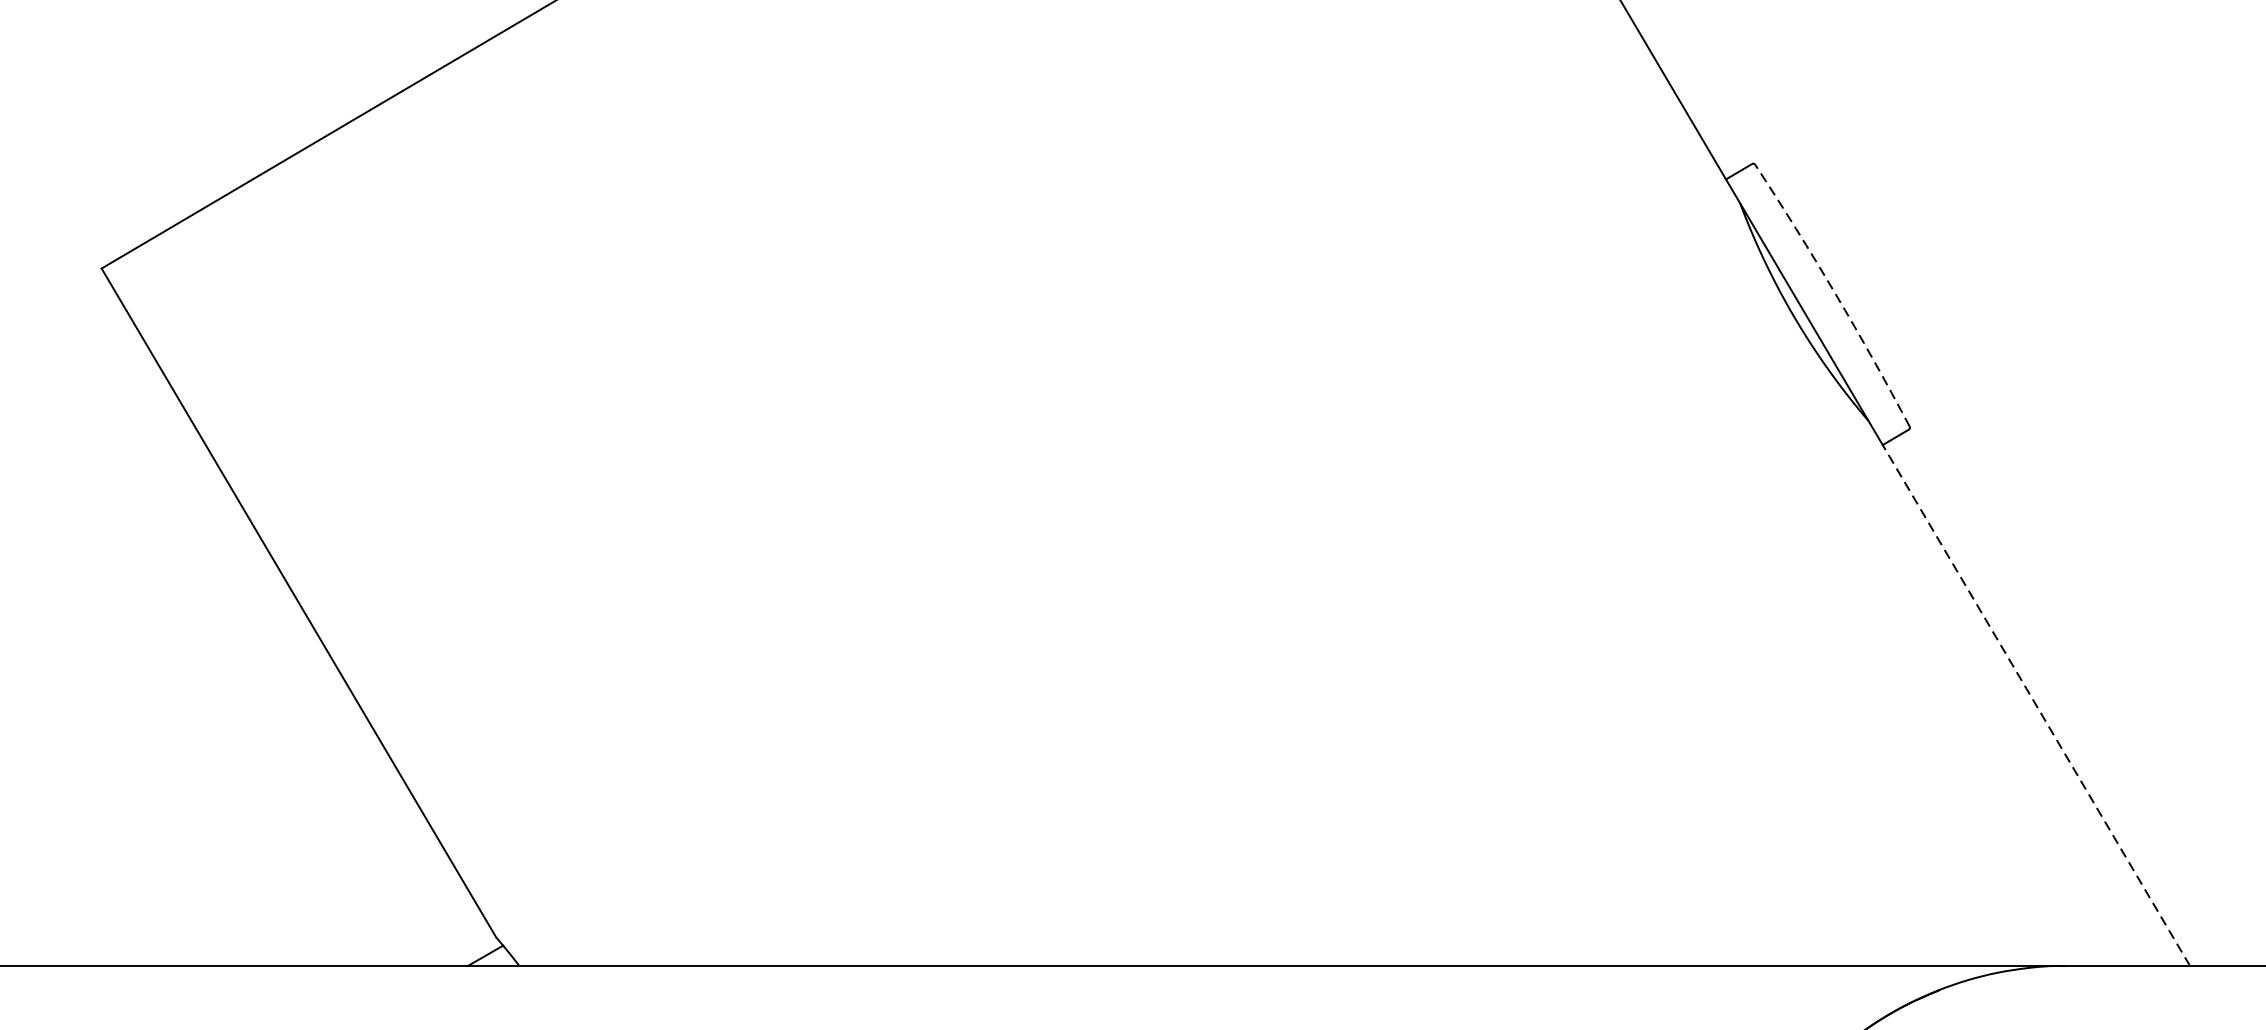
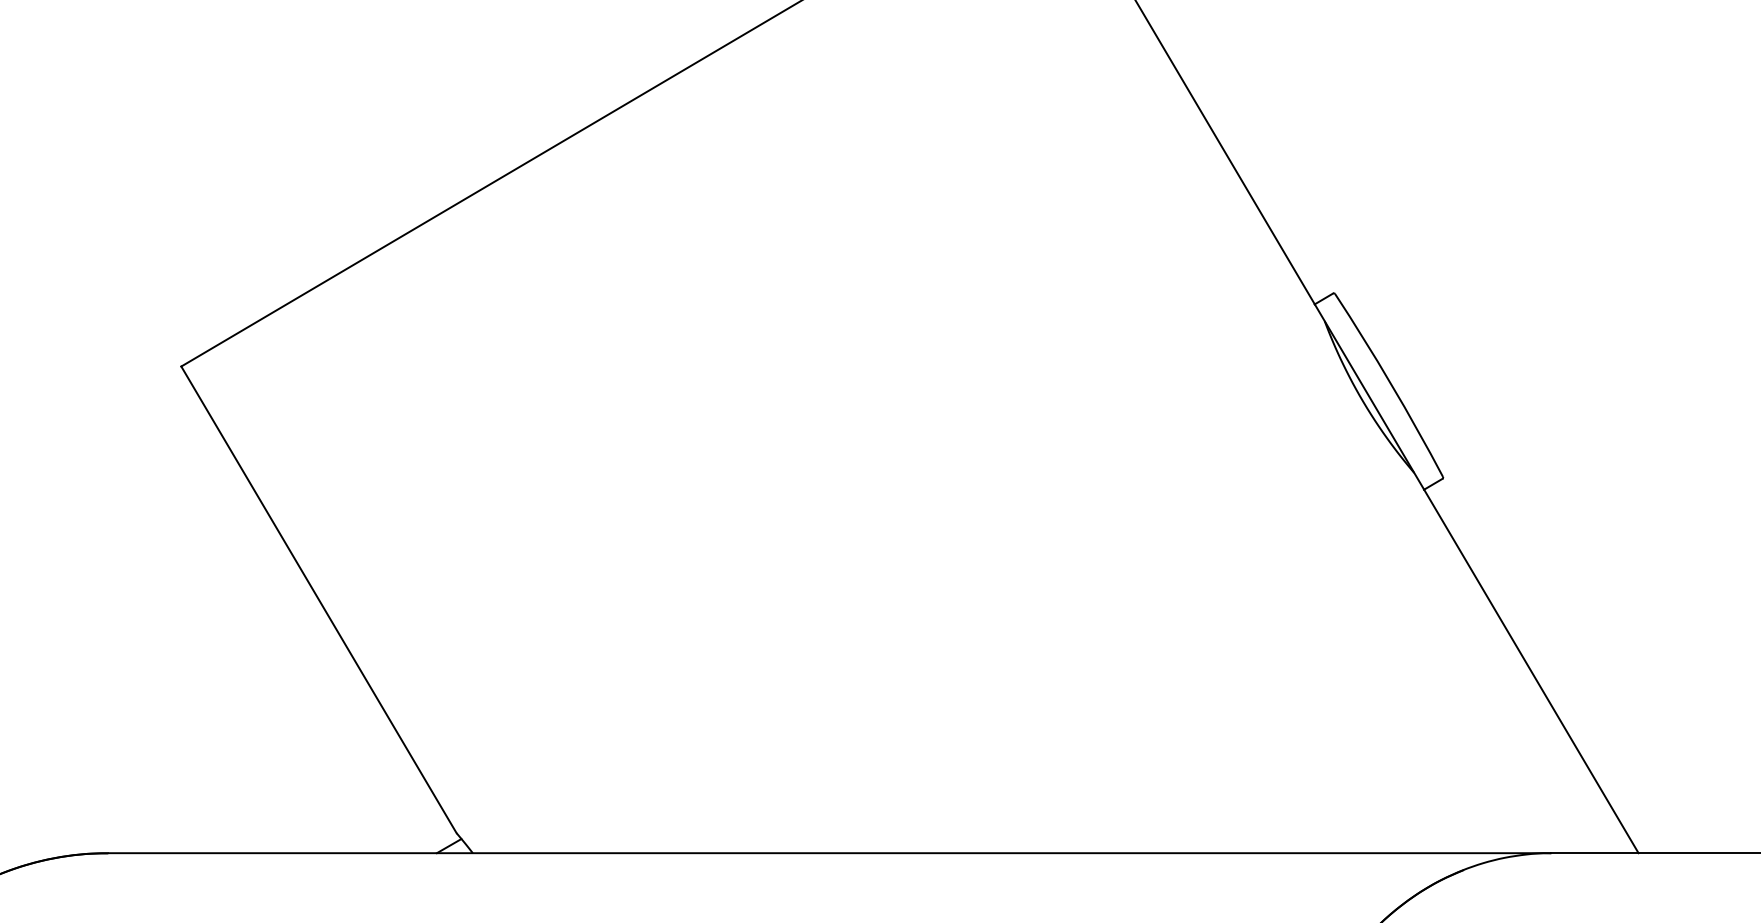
arc: (1835, 294) -> (1391, 384), dashed -> solid
line: (2036, 705) -> (1531, 671), dashed -> solid

